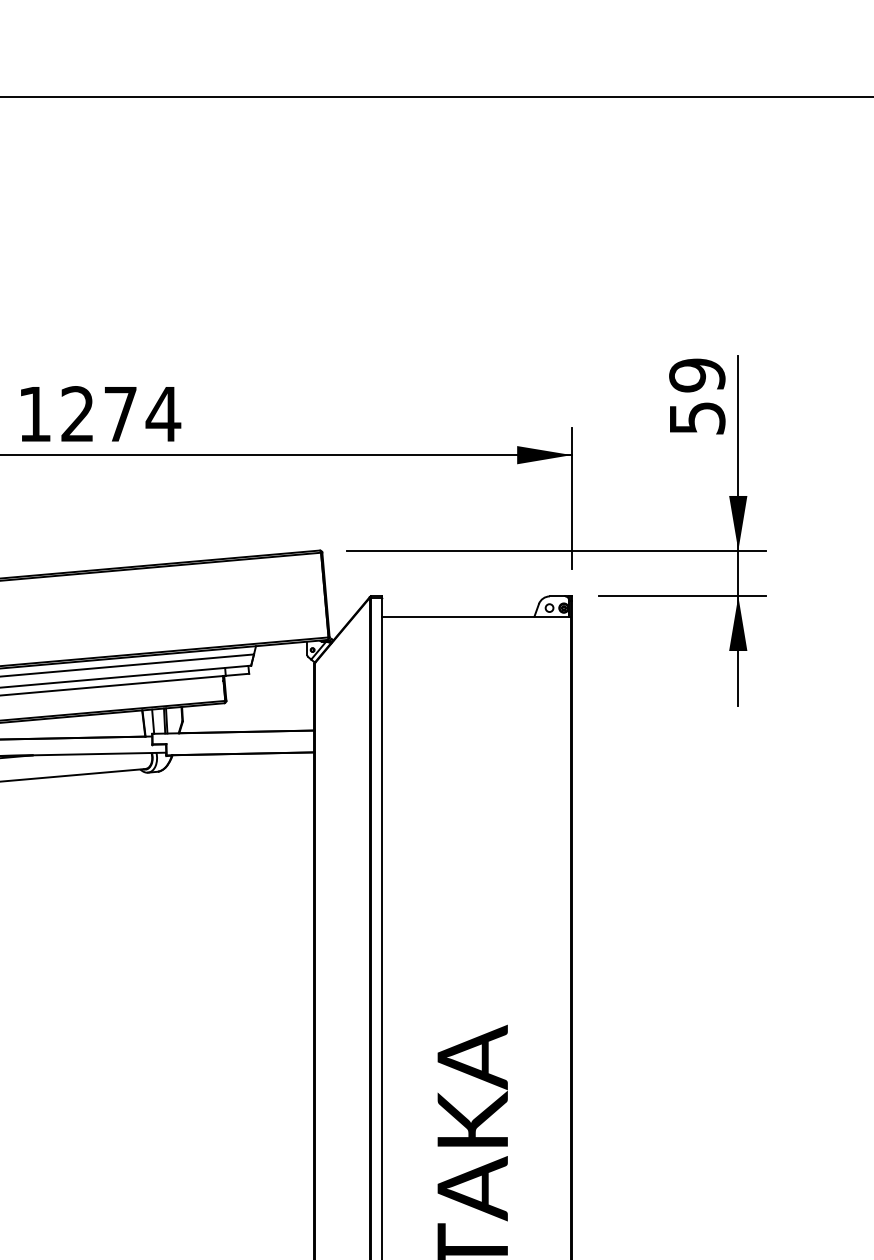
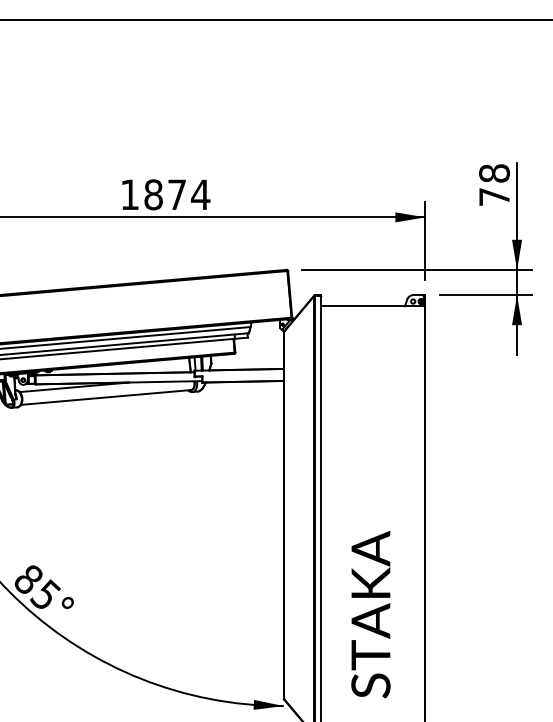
text: (697, 395) -> (494, 184), 59 -> 78
text: (77, 413) -> (153, 194), 1274 -> 1874

